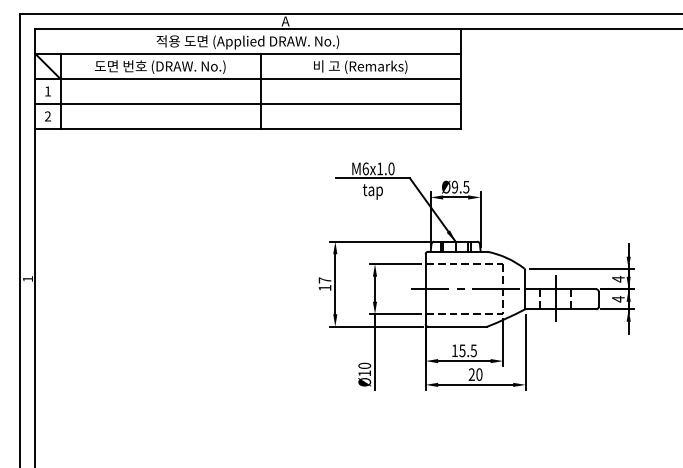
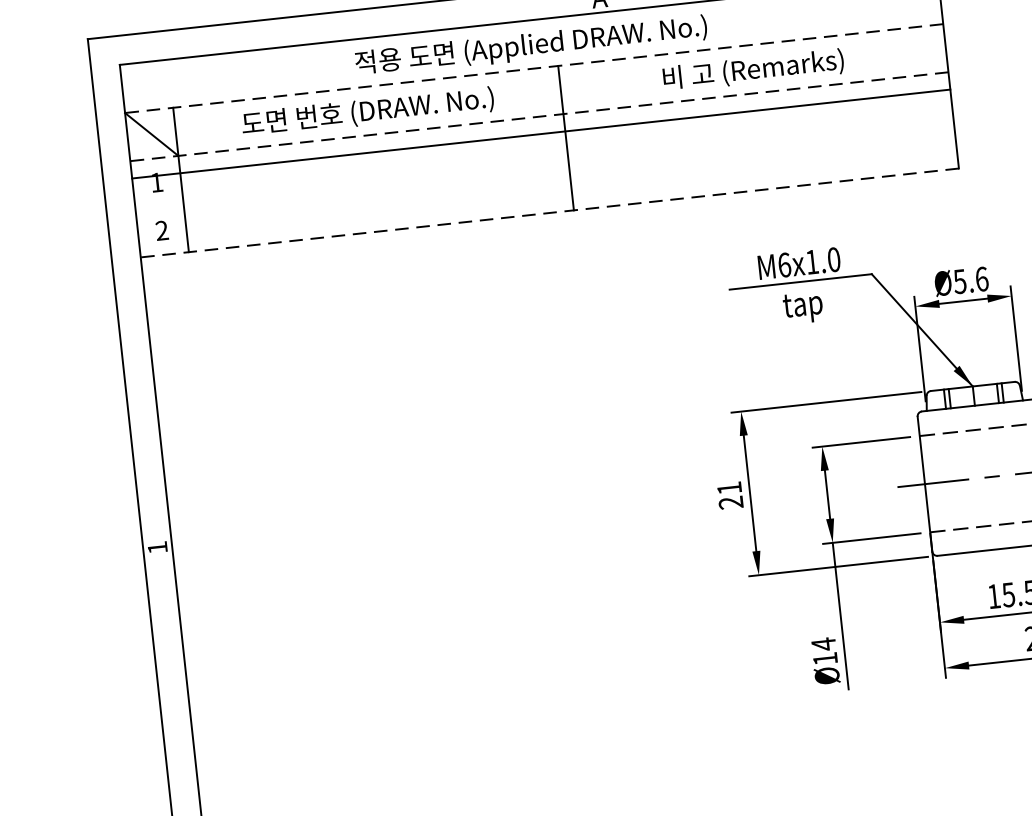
line: (248, 53) -> (534, 67), solid -> dashed
line: (248, 78) -> (540, 115), solid -> dashed
line: (247, 104) -> (540, 135), moved
line: (248, 129) -> (550, 213), solid -> dashed
text: (460, 186) -> (970, 279), Ø9.5 -> Ø5.6
text: (324, 284) -> (729, 496), 17 -> 21
text: (364, 365) -> (823, 643), Ø10 -> Ø14

